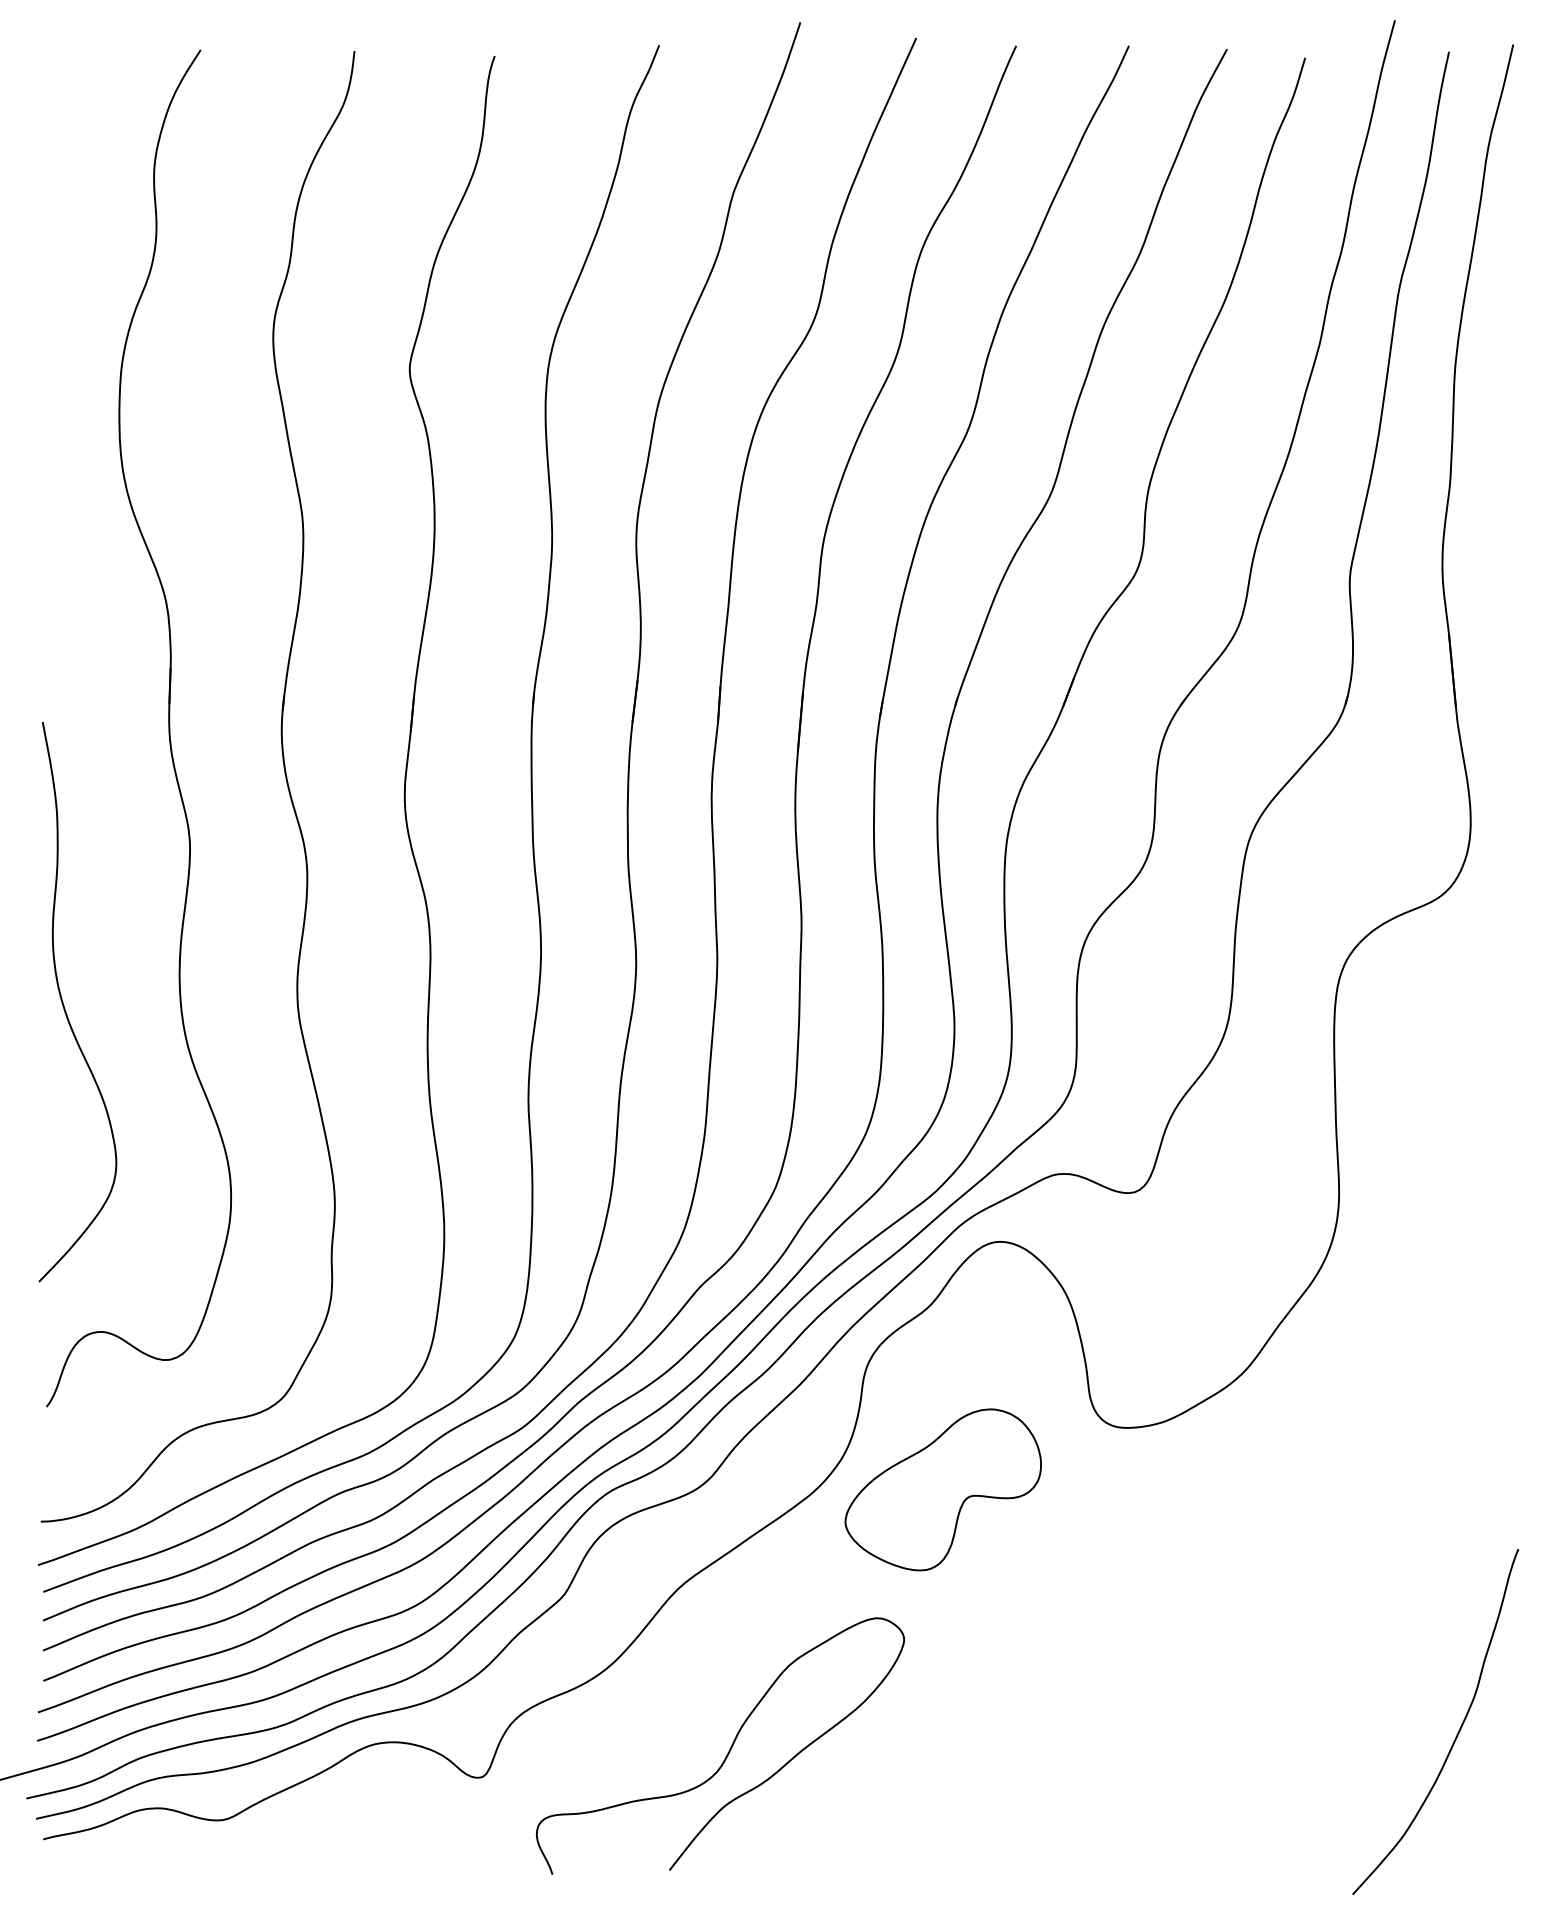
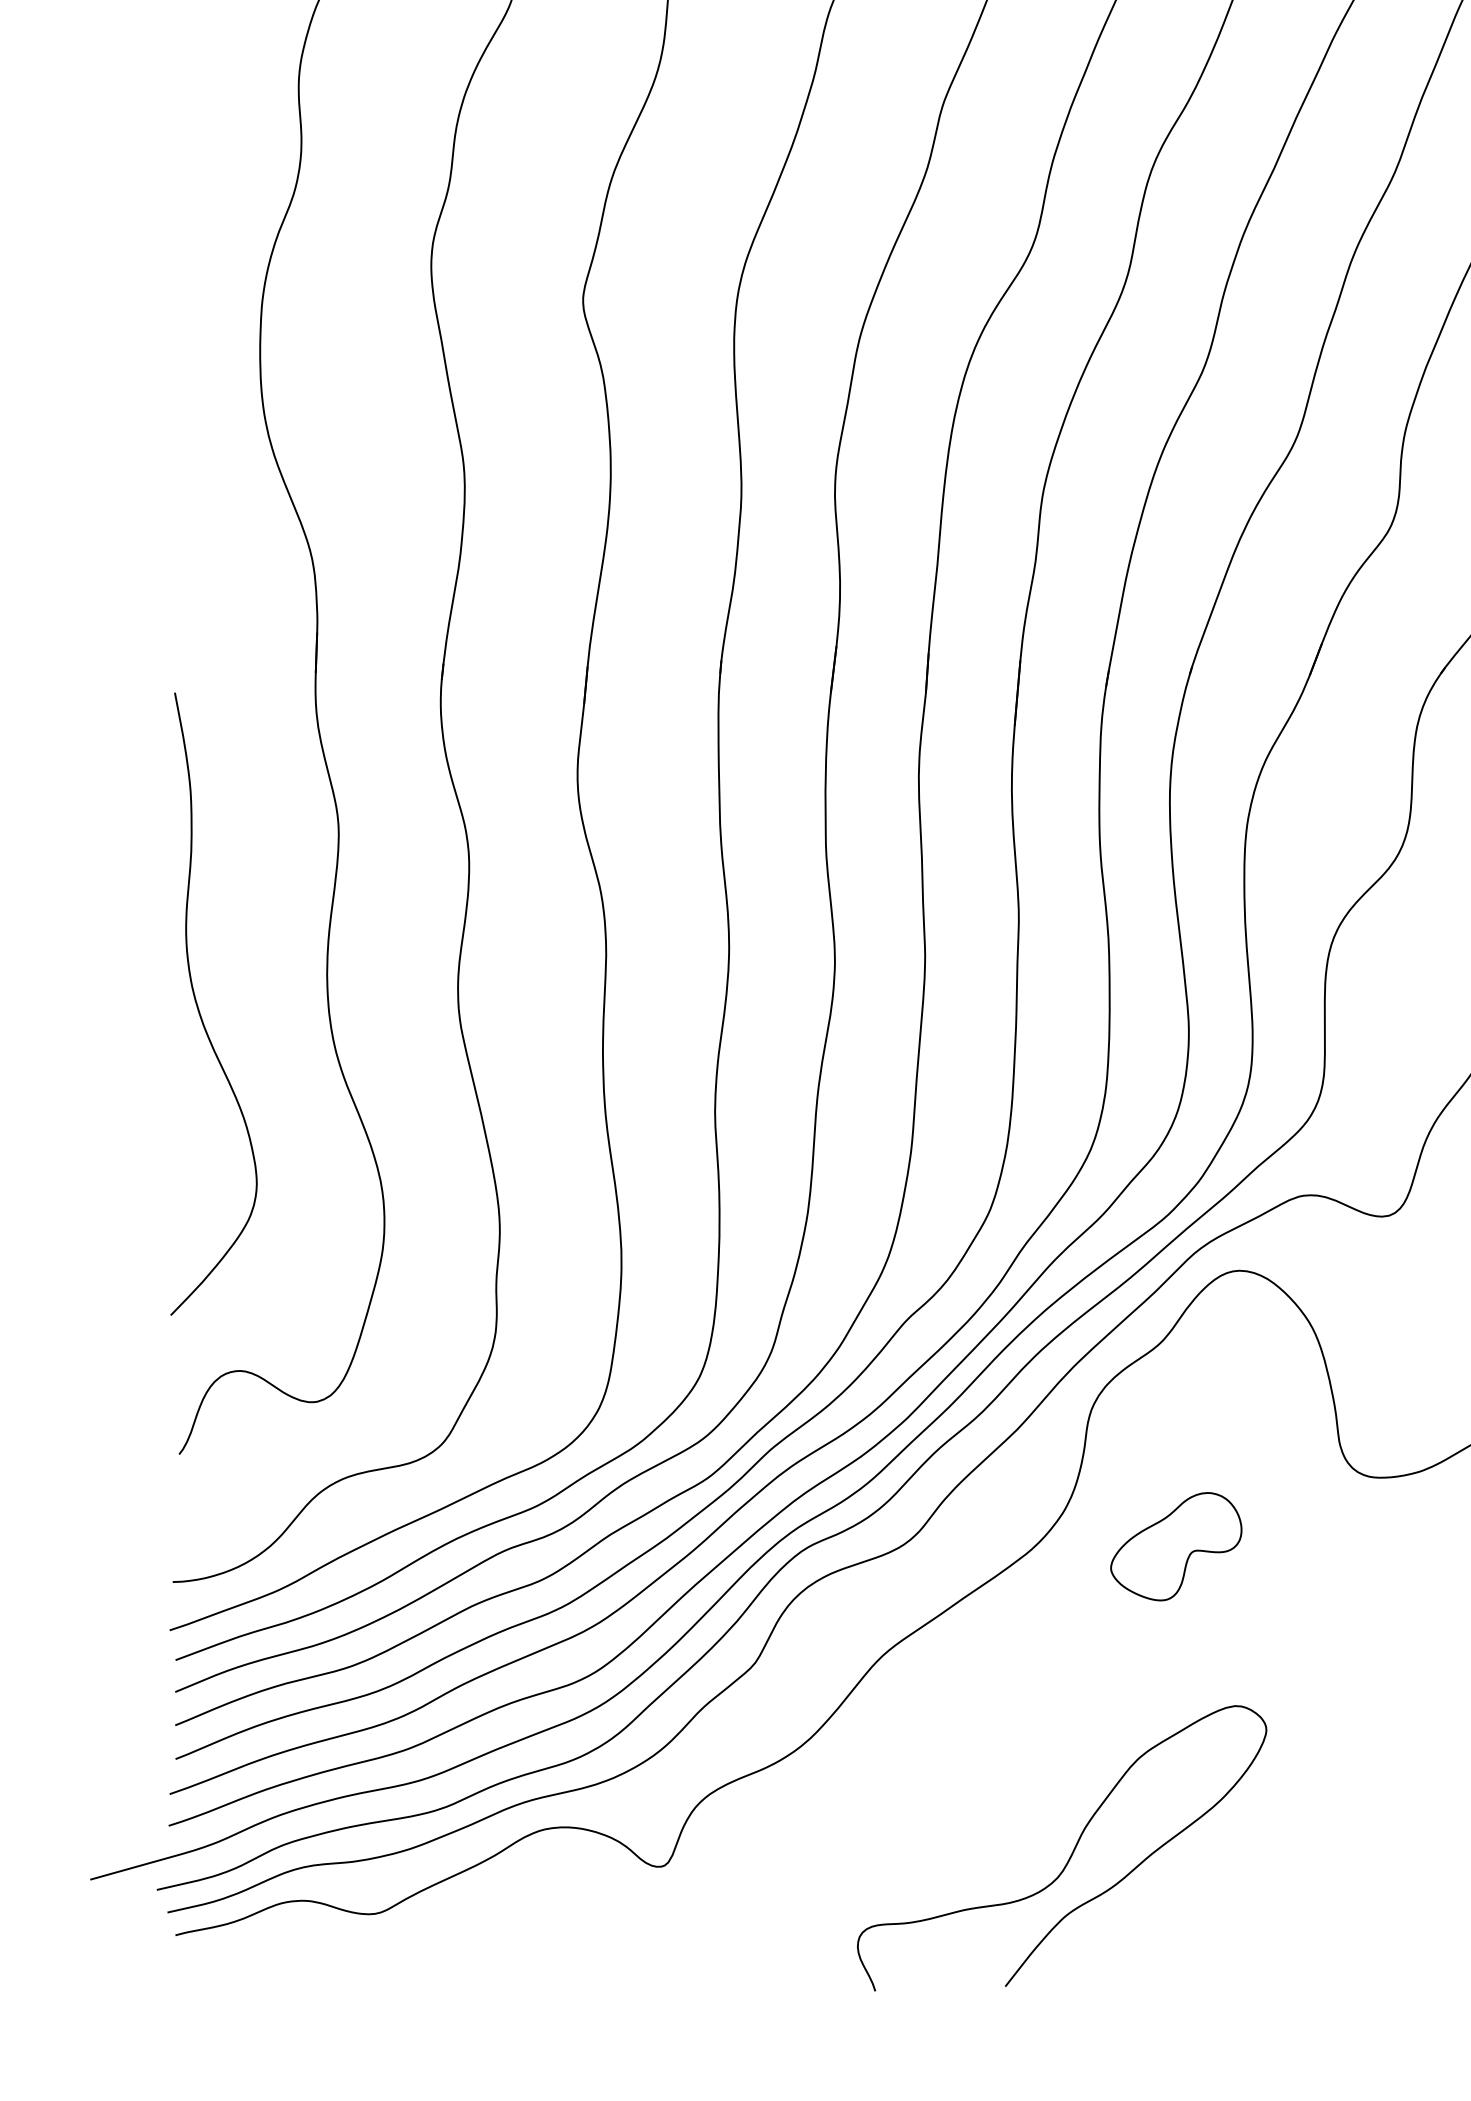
part: (942, 1489) -> (1175, 1546), size x0.6
curve: (729, 1748) -> (1072, 1850), moved

